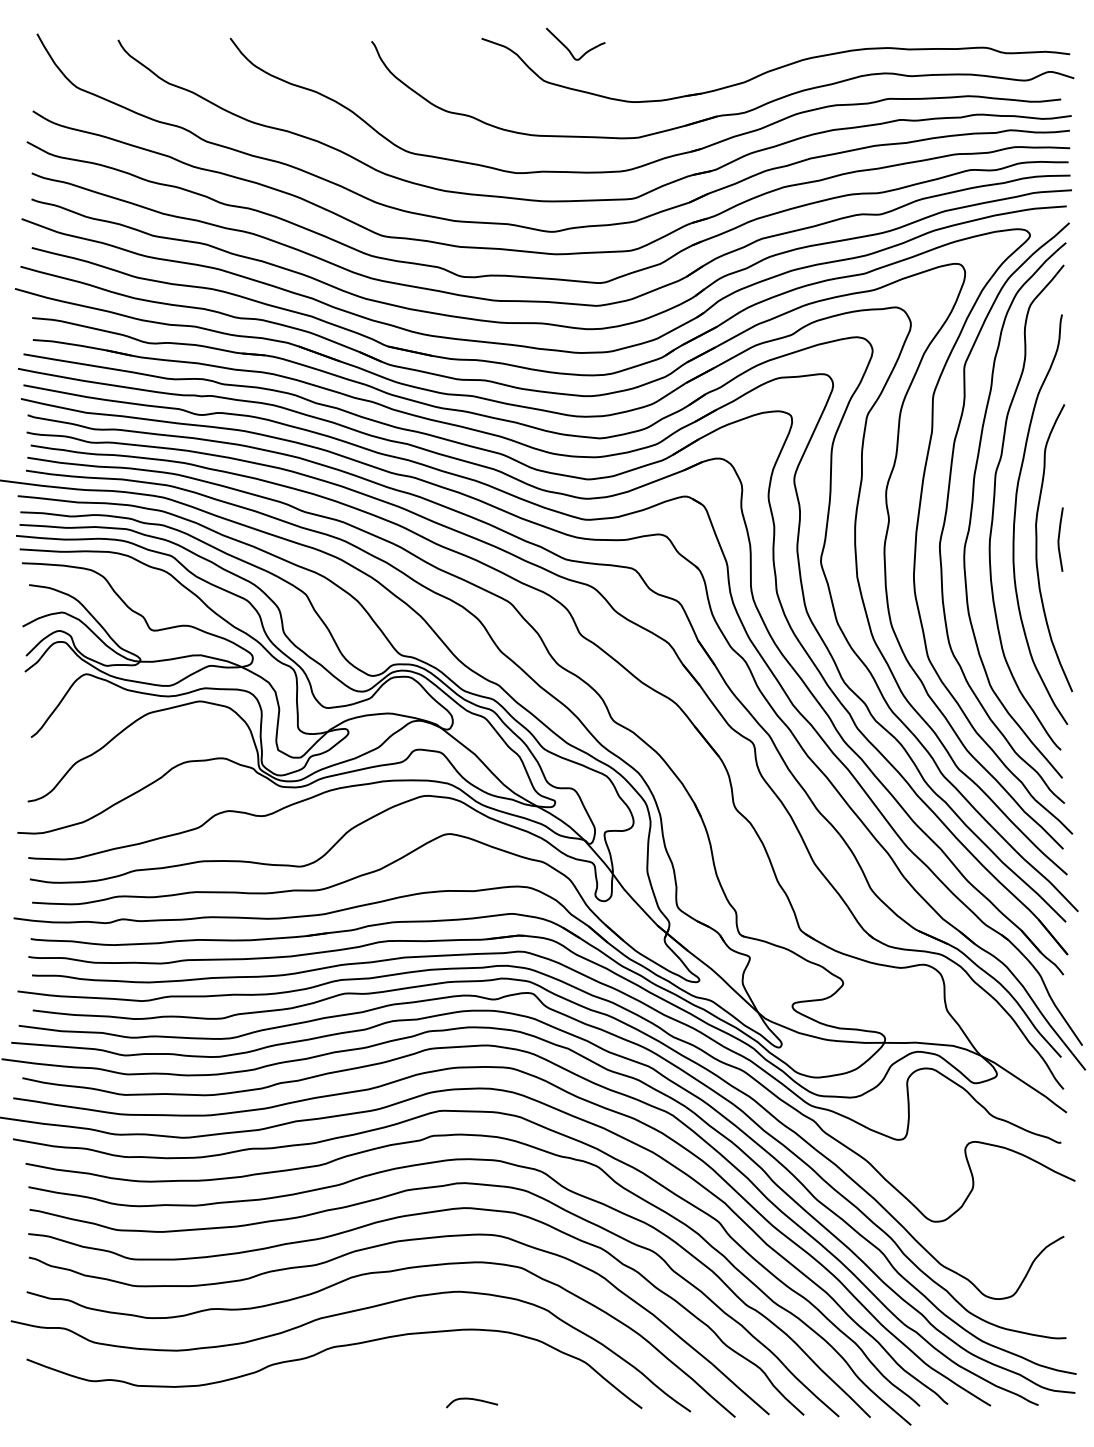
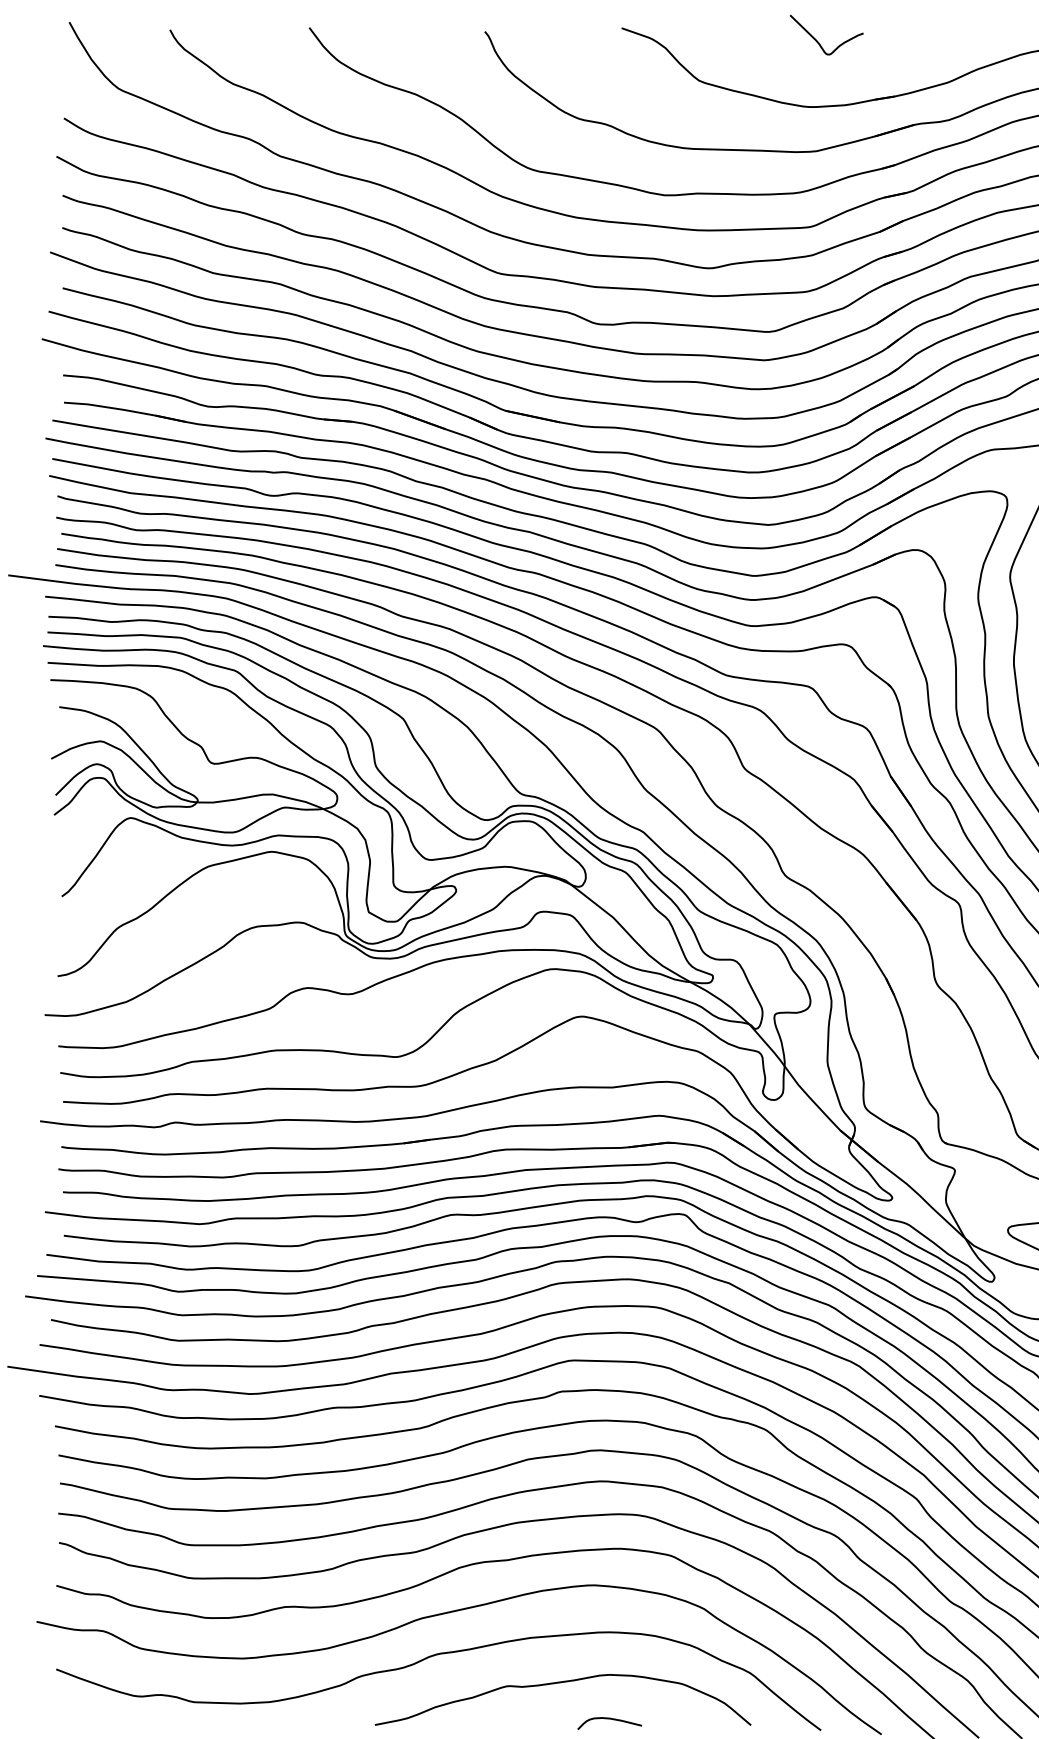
curve: (569, 49) -> (819, 41), moved
curve: (434, 1370) -> (563, 1683), added

